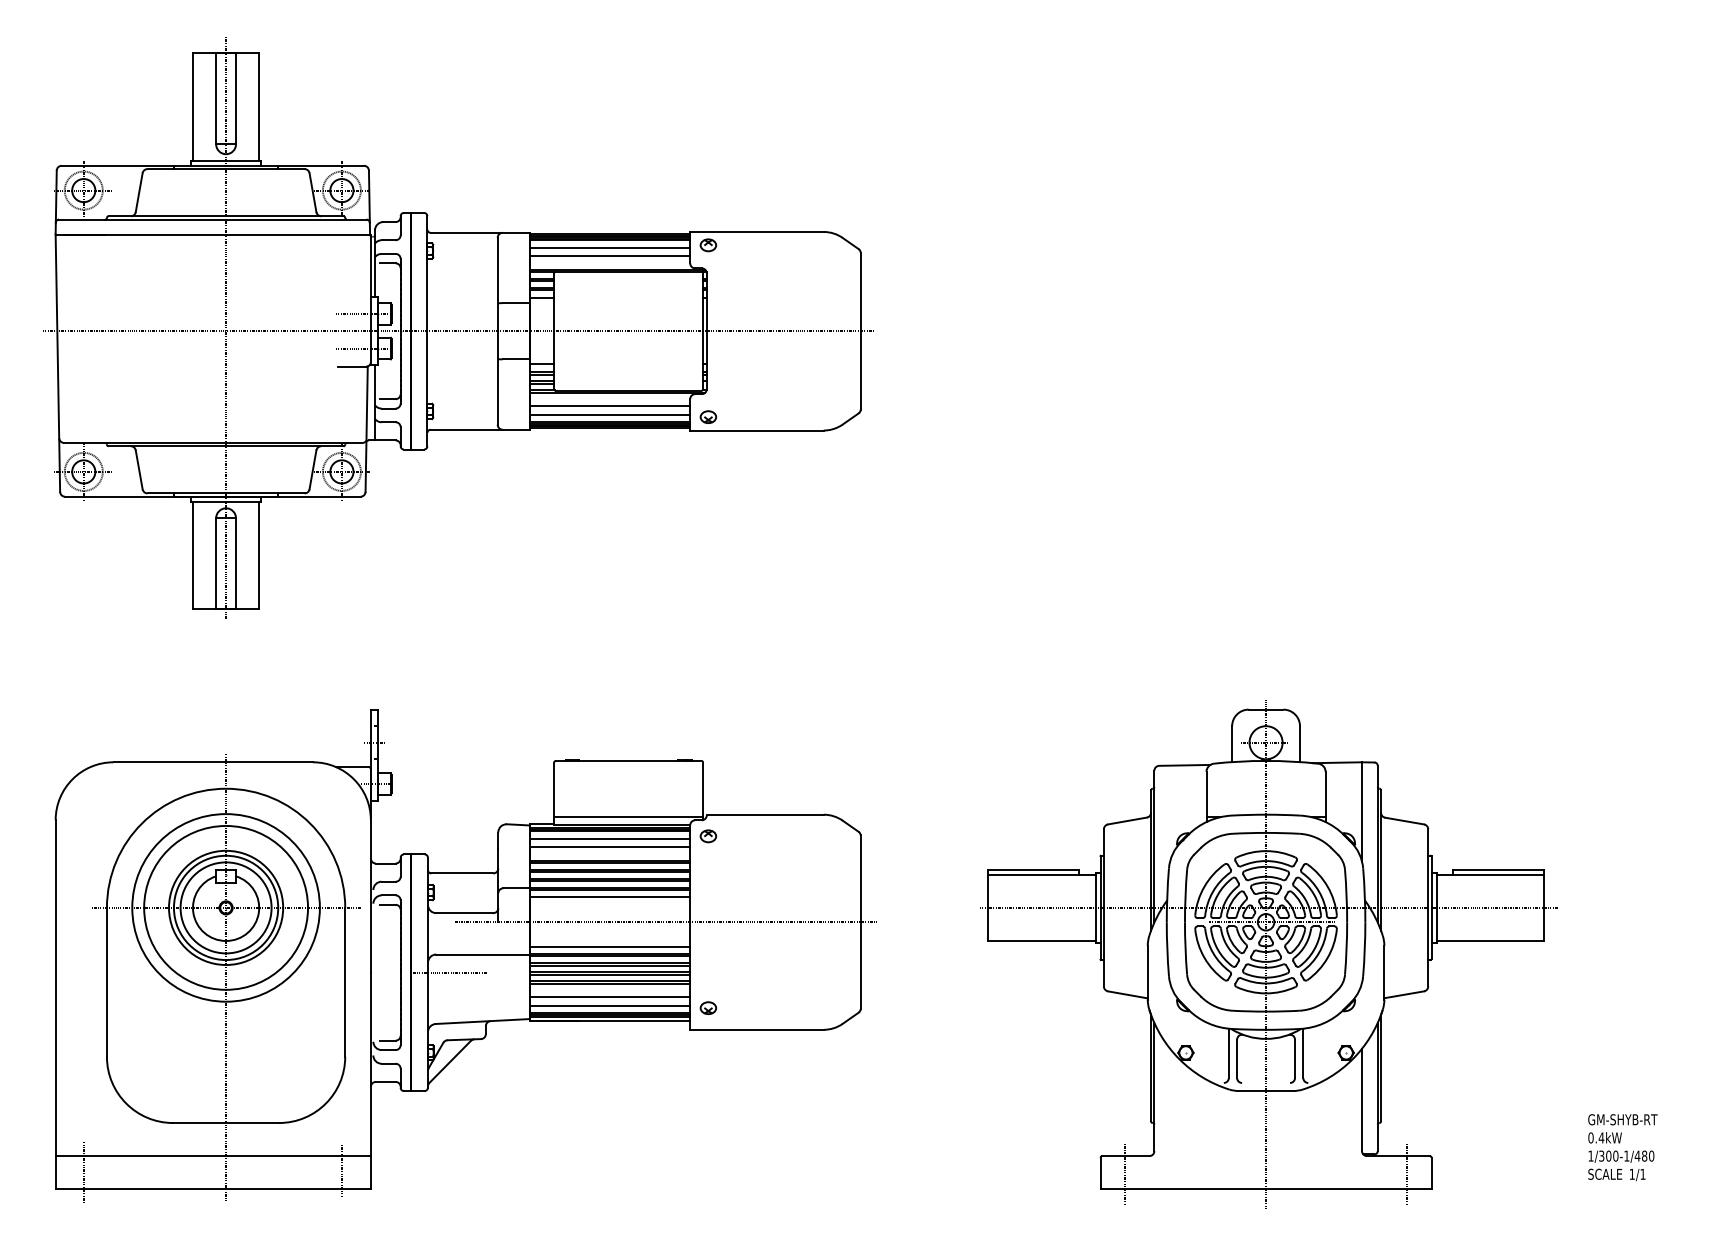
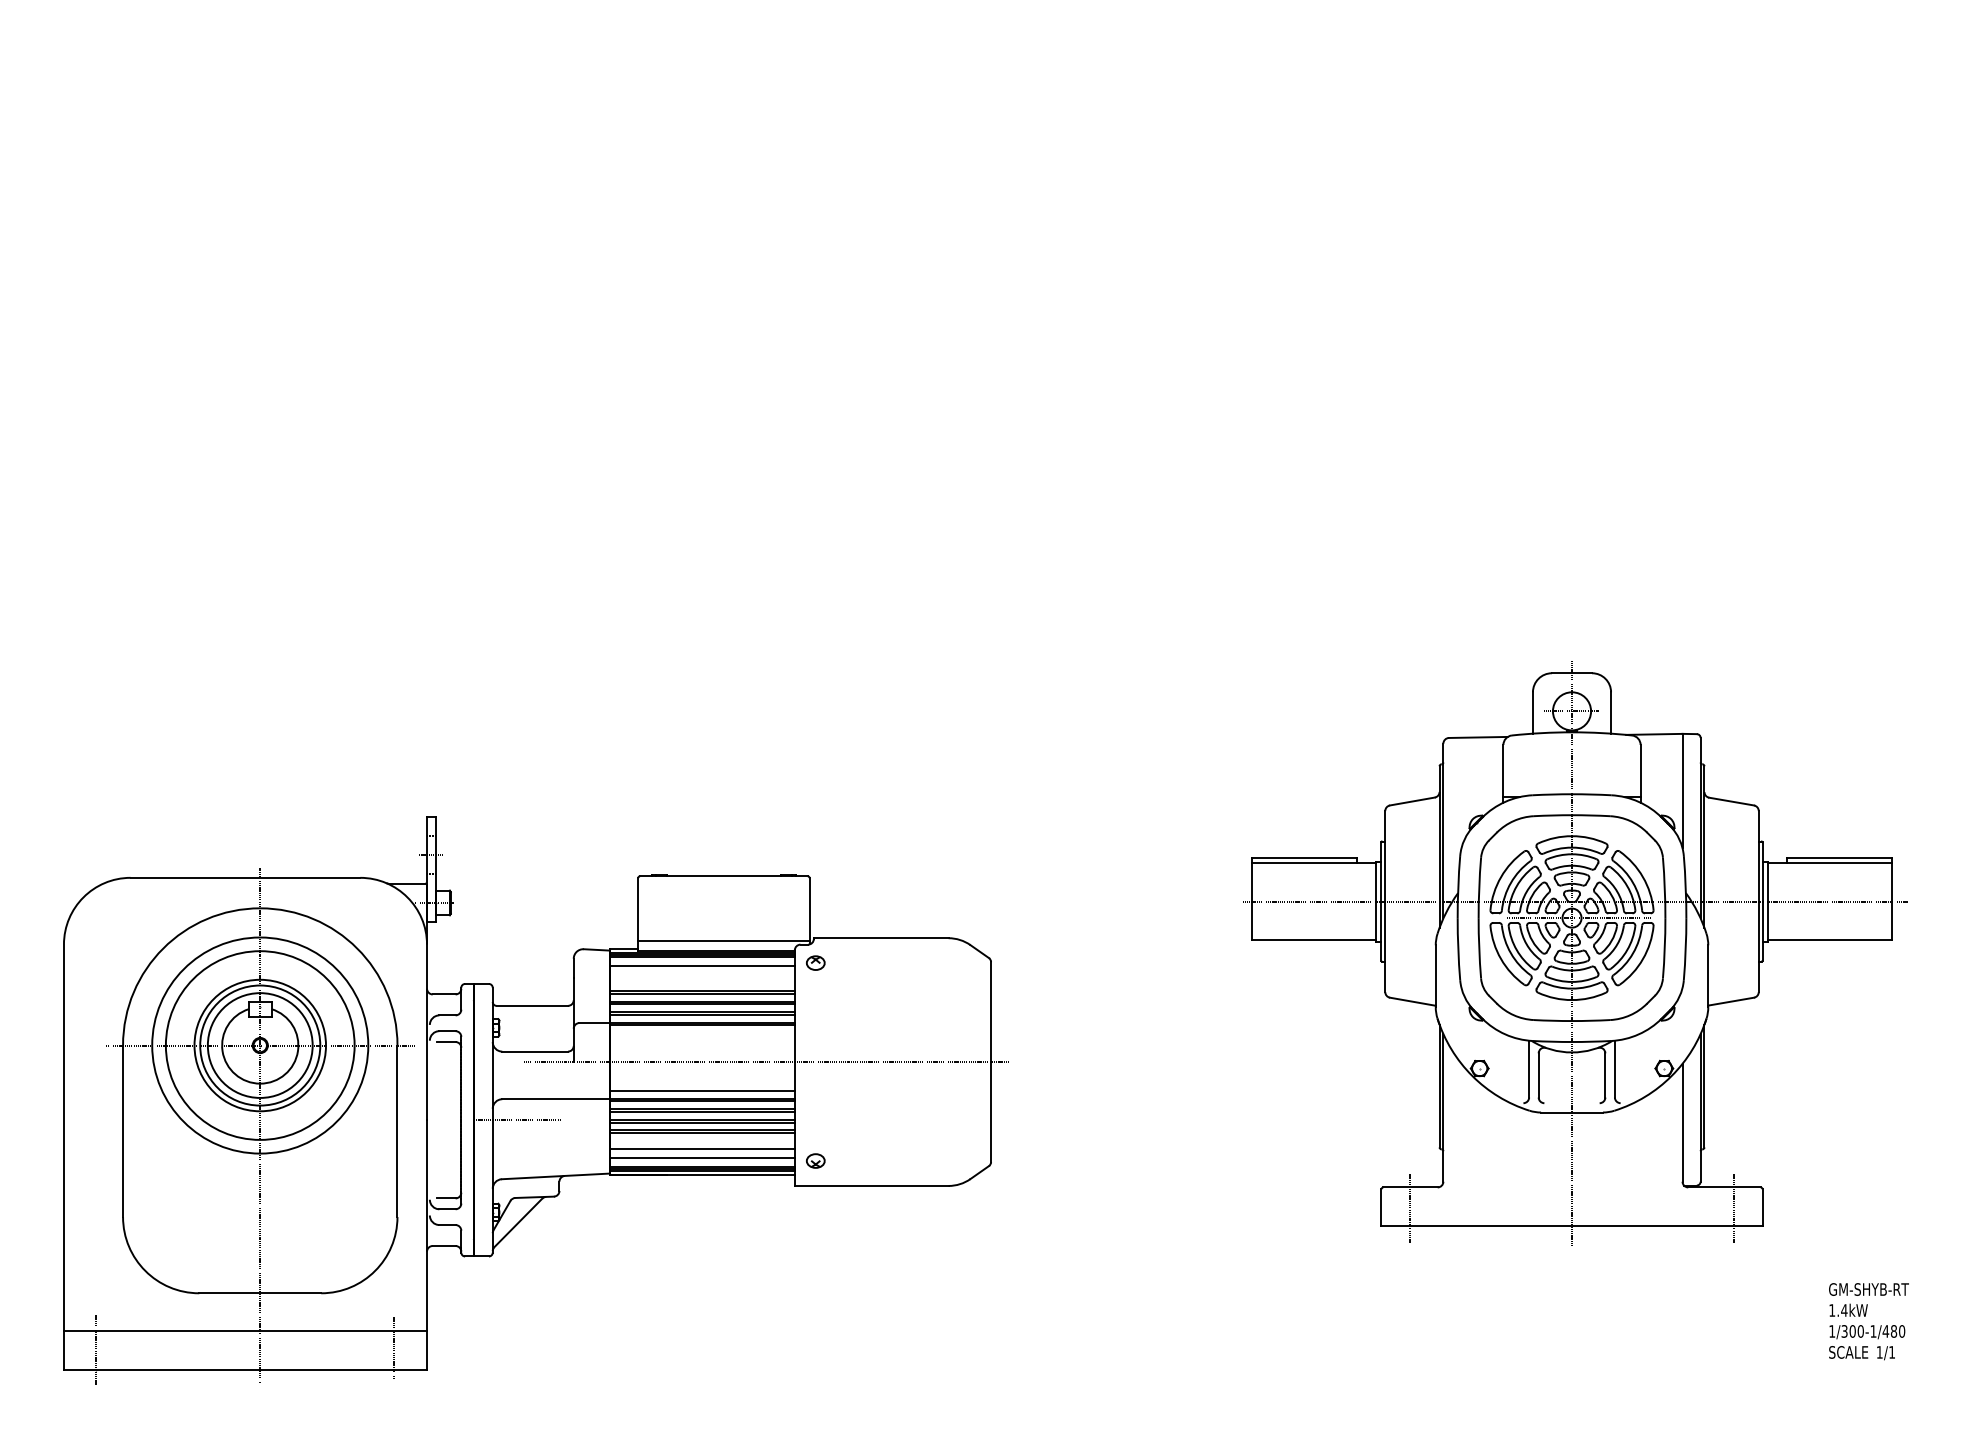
part: (458, 327) -> (527, 377), removed
line: (609, 847) -> (701, 975), removed
line: (609, 897) -> (701, 1033), removed
part: (1268, 954) -> (1574, 955), moved
text: (1590, 1137) -> (1831, 1309), 0.4kW -> 1.4kW

